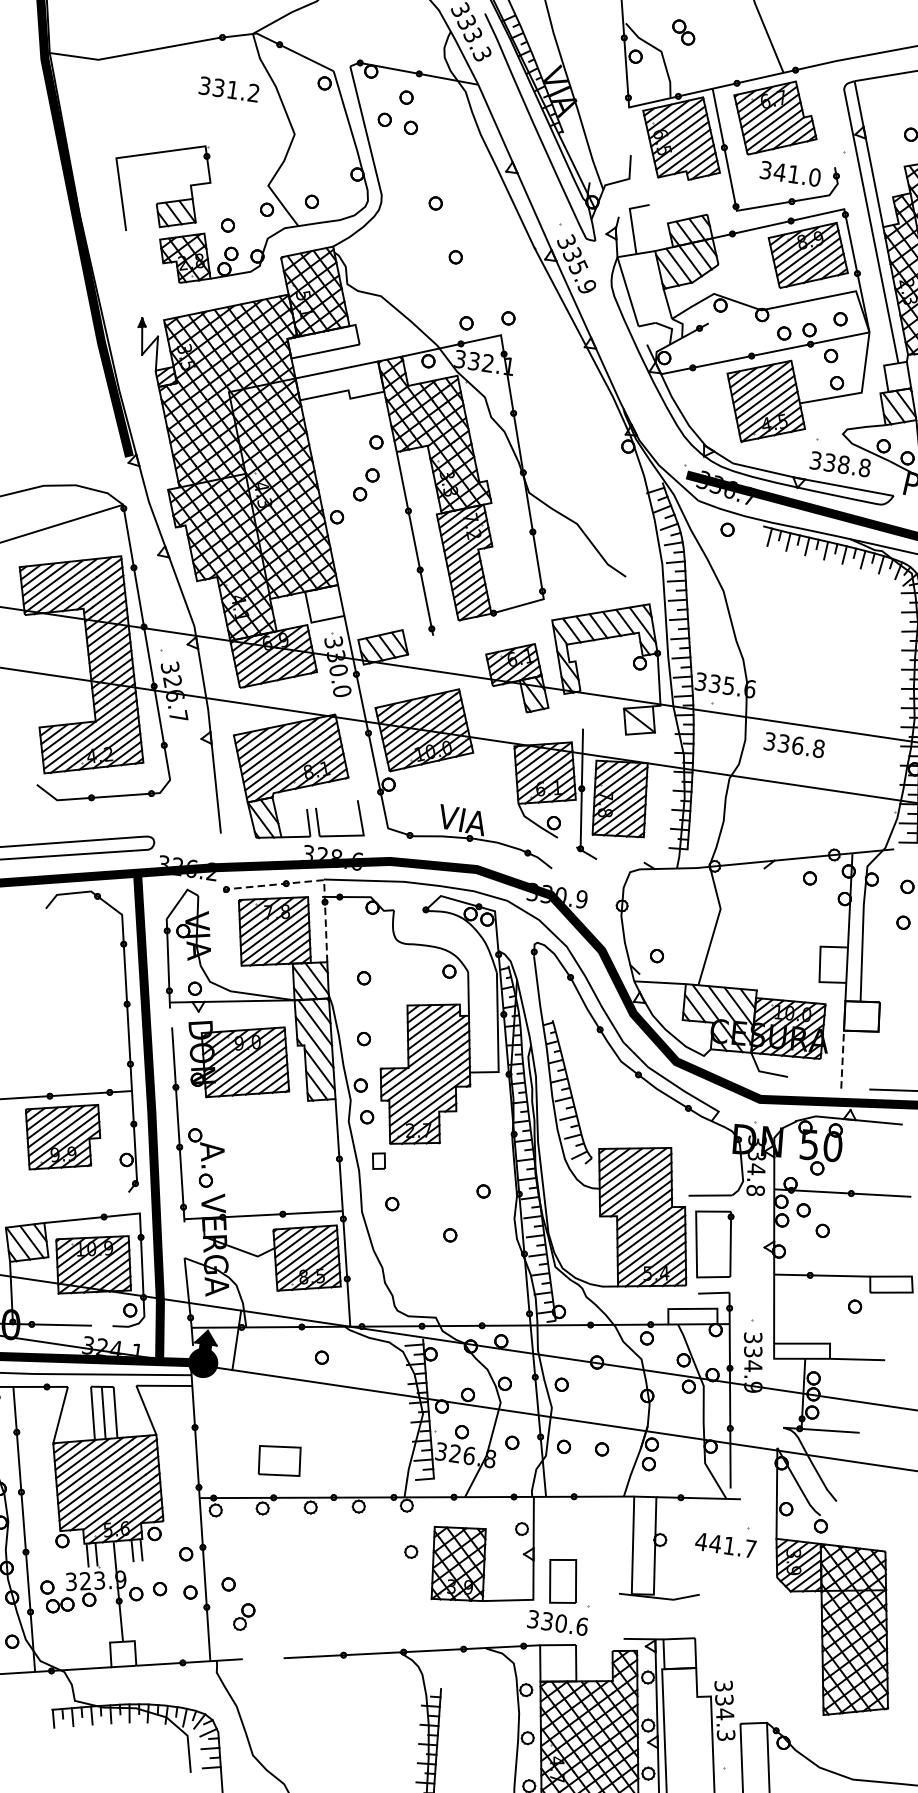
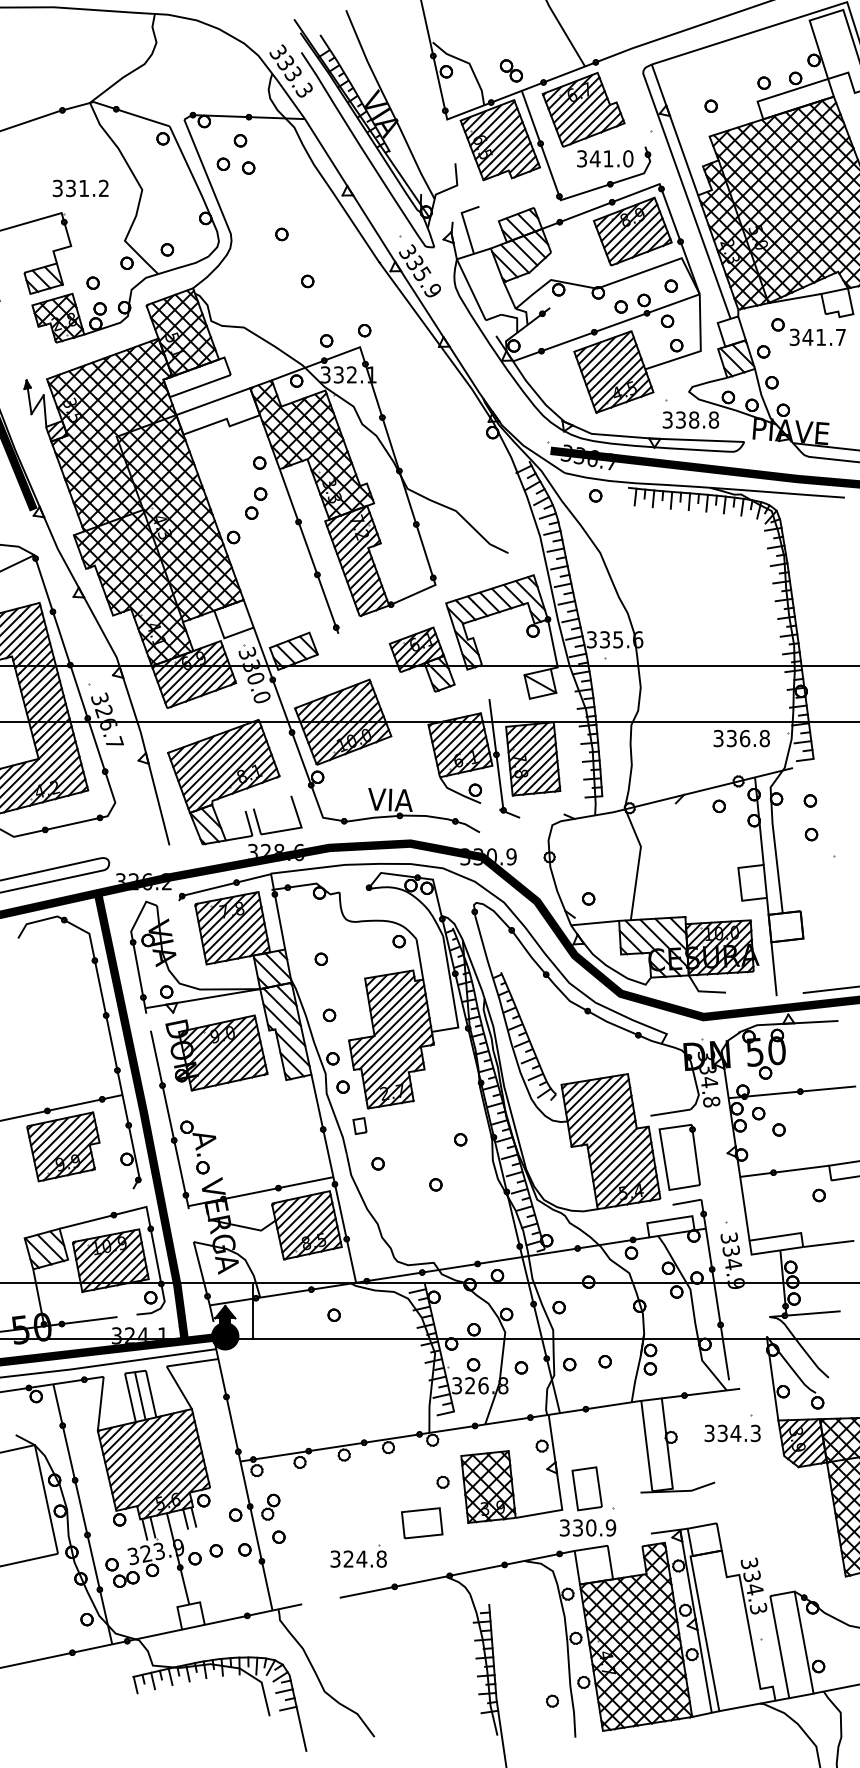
part: (682, 31) -> (510, 70), moved
text: (228, 89) -> (80, 188), moved
text: (794, 745) -> (741, 738), moved
line: (312, 880) -> (260, 876), dashed -> solid
line: (843, 1058) -> (774, 968), dashed -> solid
part: (279, 1461) -> (422, 1523), moved
text: (725, 1545) -> (732, 1433), 441.7 -> 334.3
part: (244, 1616) -> (270, 1506), moved
part: (310, 1616) -> (358, 1555), added
text: (581, 1626) -> (610, 1527), 330.6 -> 330.9

